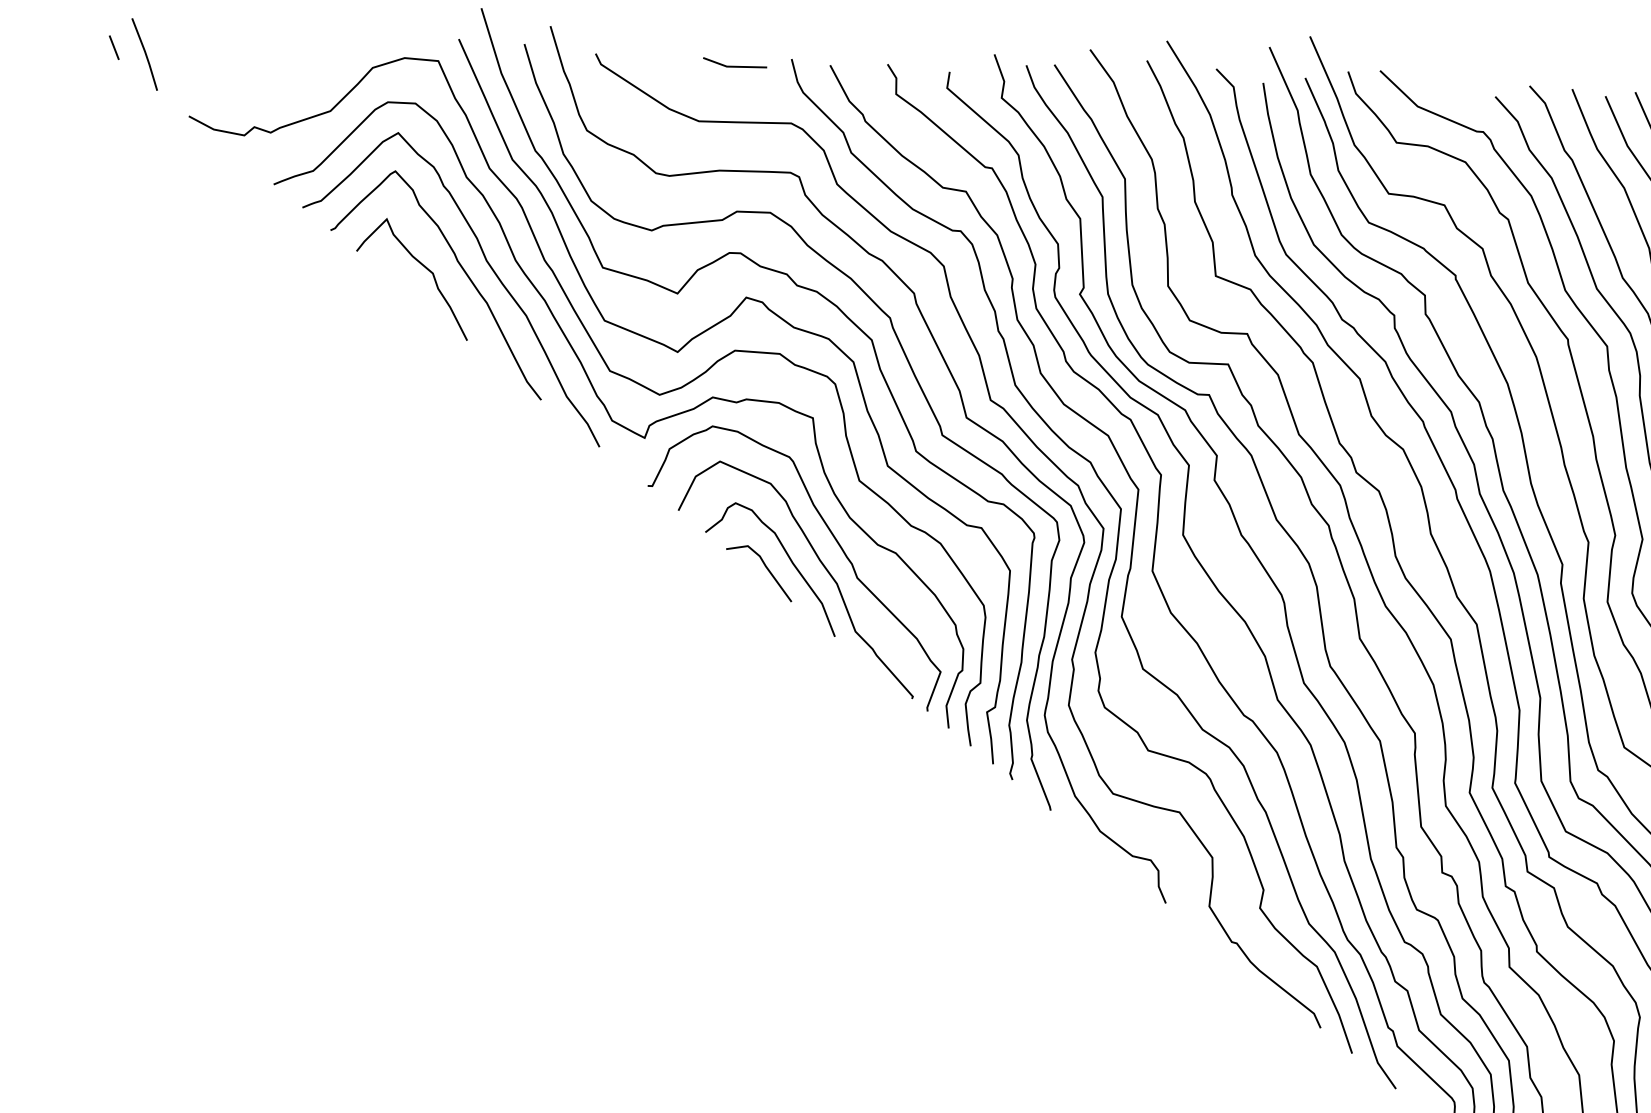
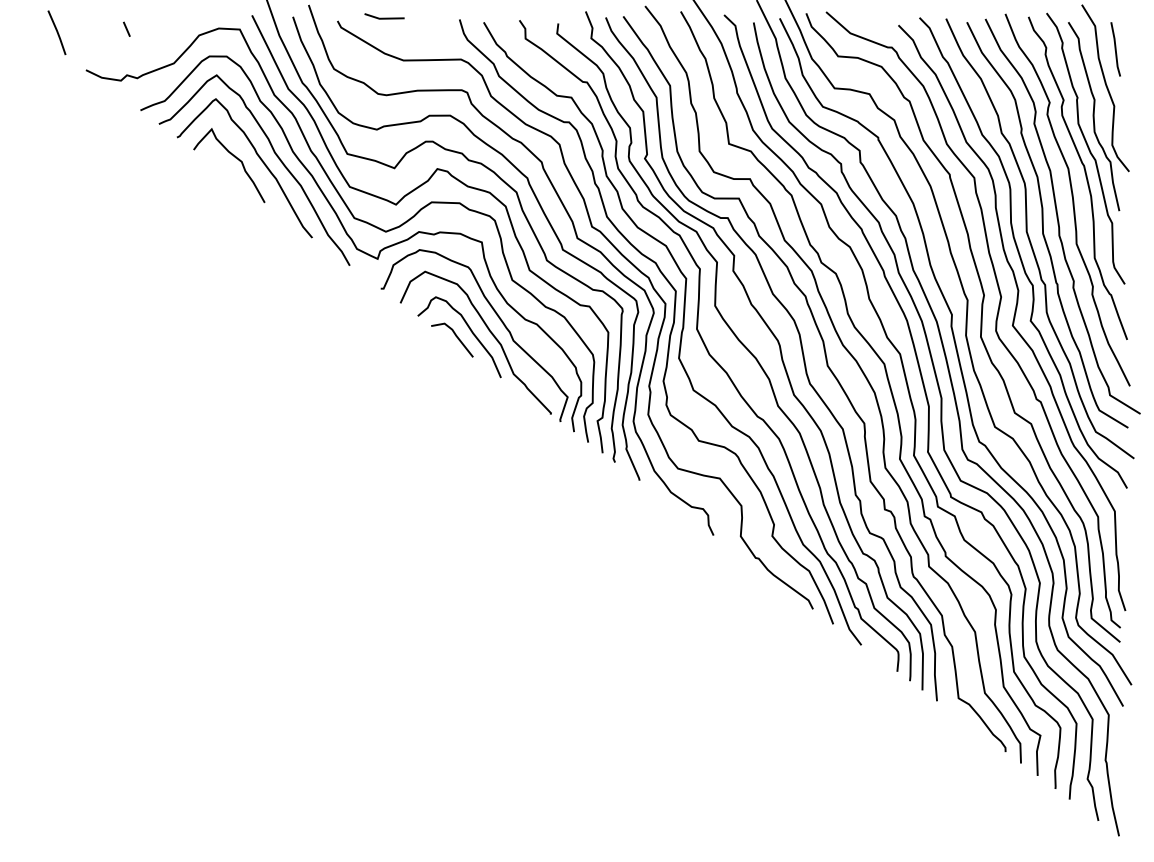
line: (113, 46) -> (126, 28), moved
line: (734, 64) -> (384, 17), moved

